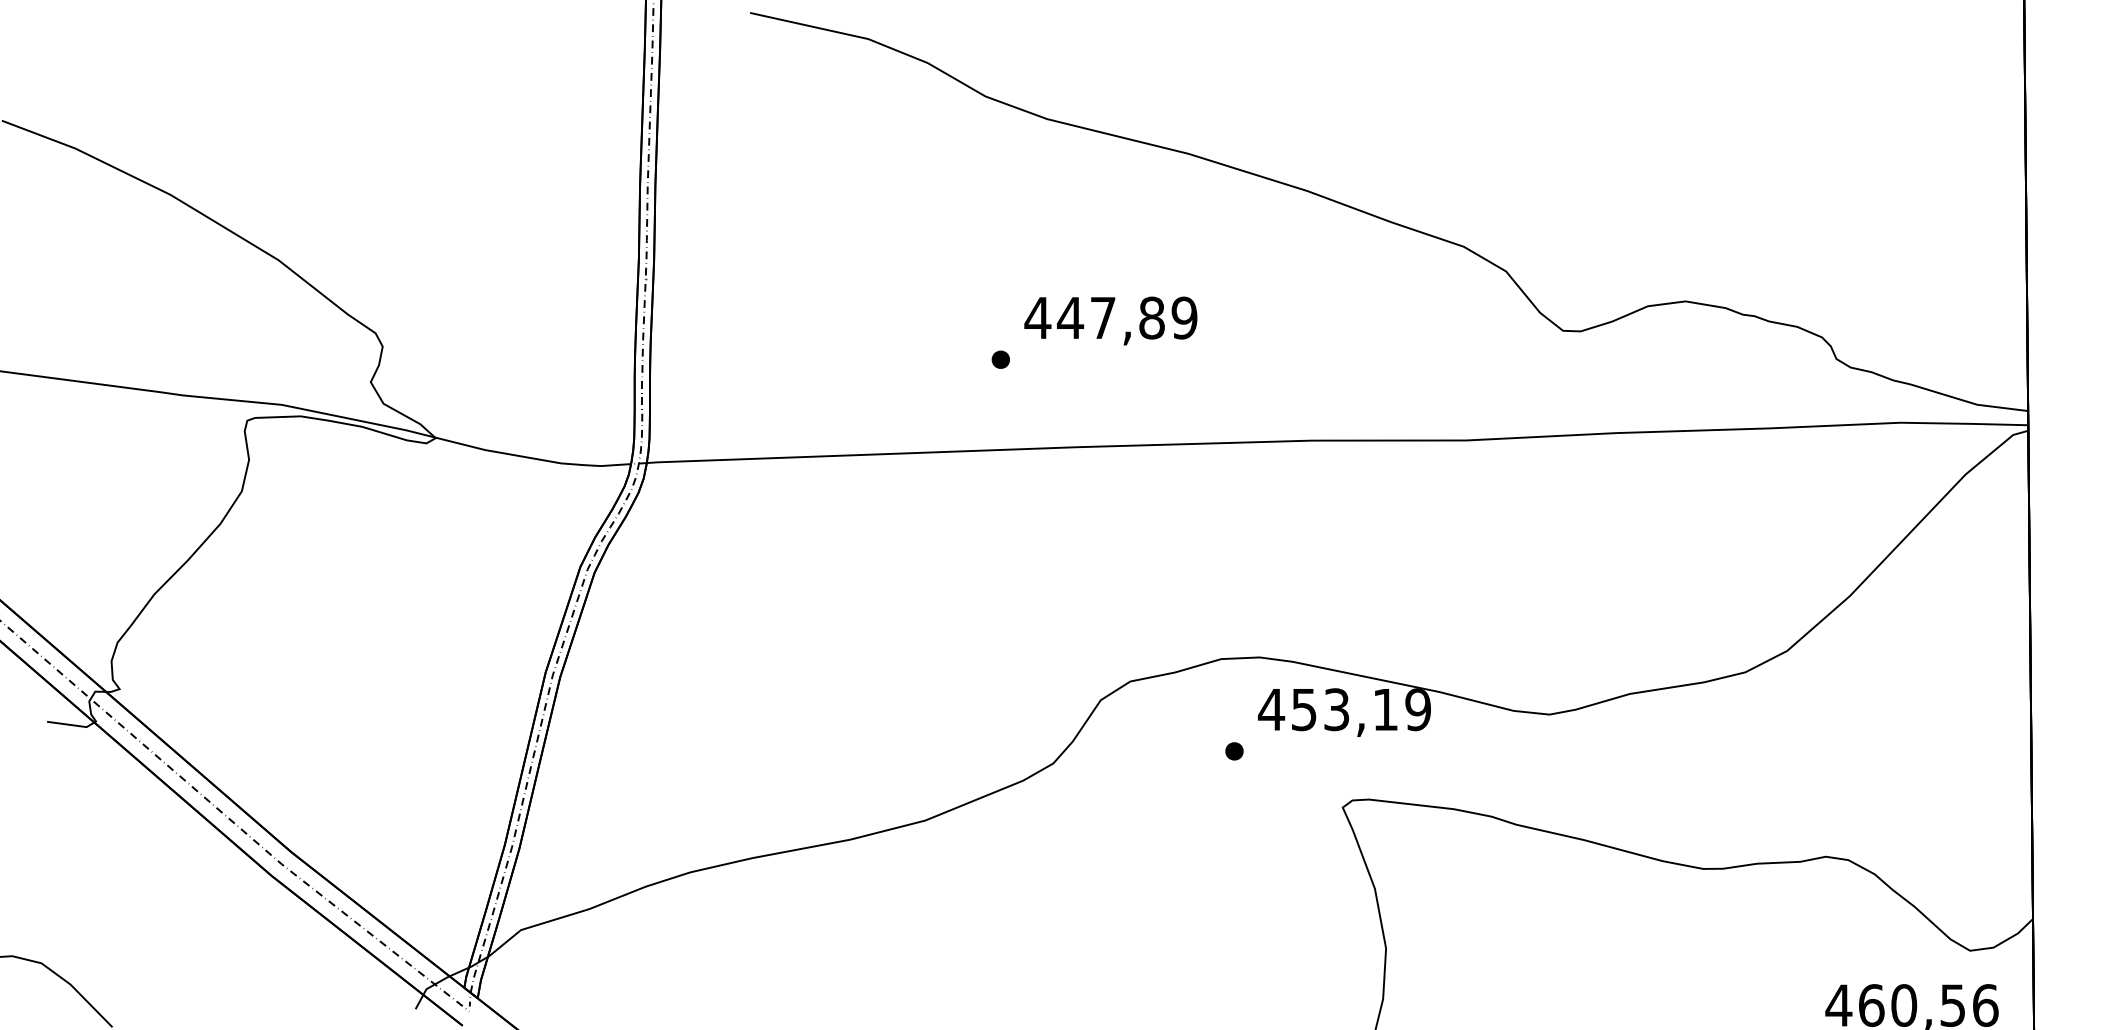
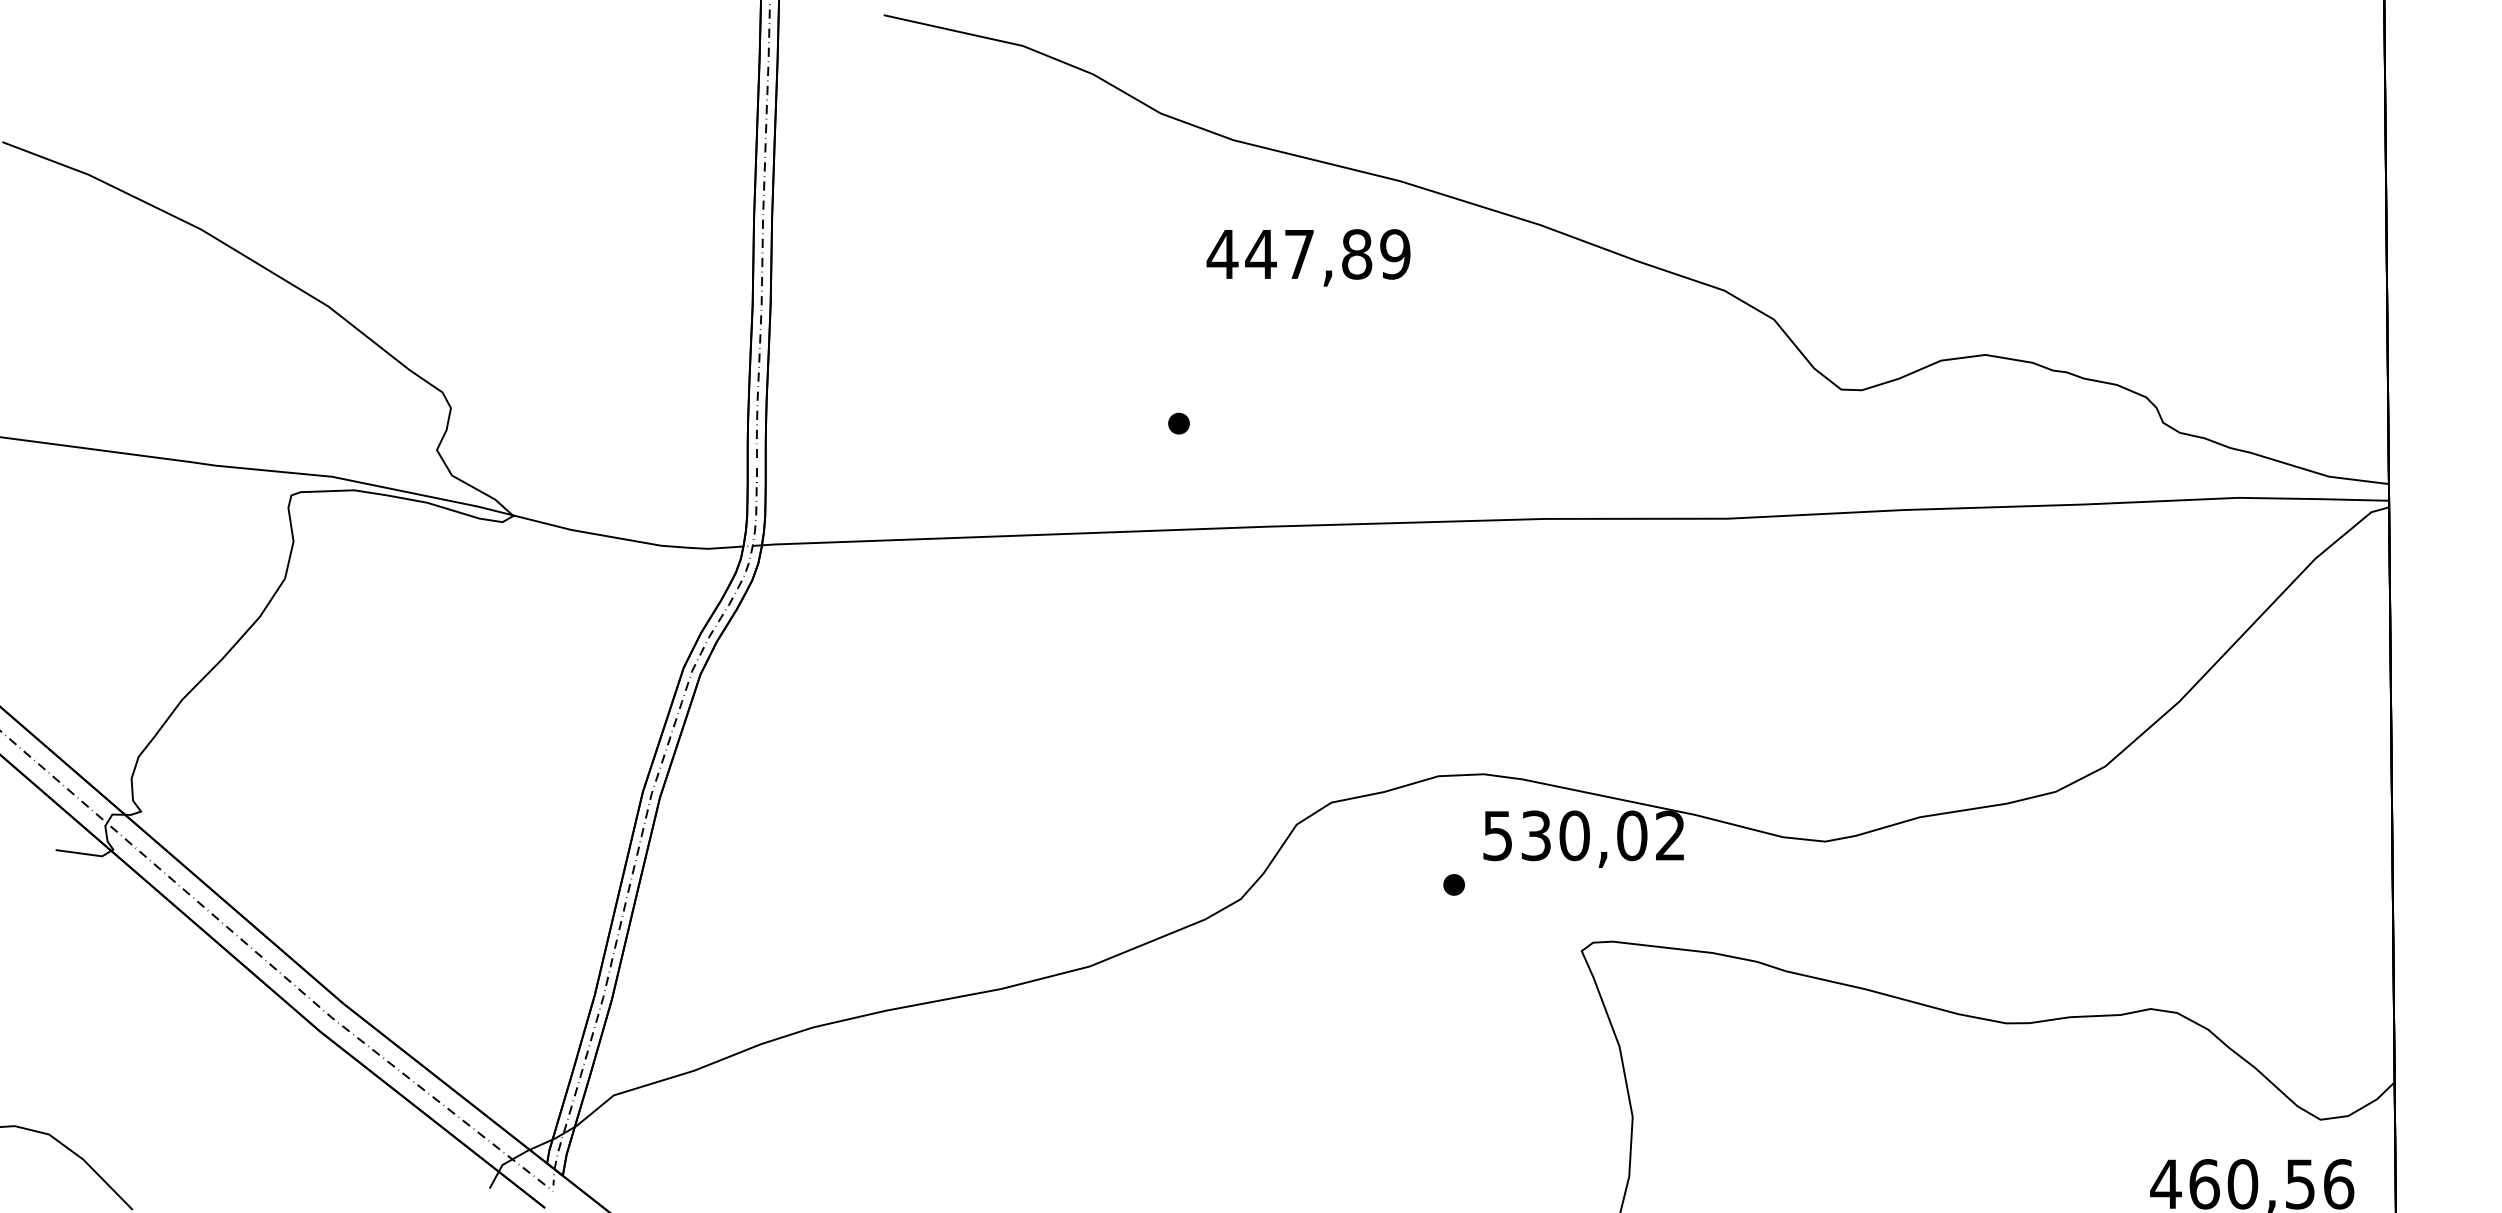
text: (1110, 320) -> (1308, 257), moved
text: (1344, 709) -> (1583, 835), 453,19 -> 530,02

